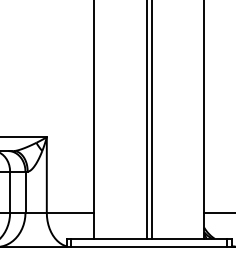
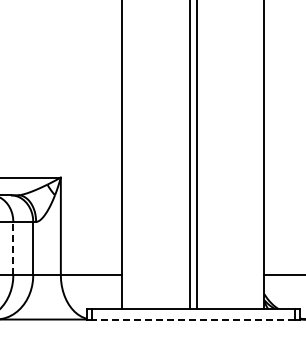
line: (10, 192) -> (13, 248), solid -> dashed
line: (148, 247) -> (192, 319), solid -> dashed

